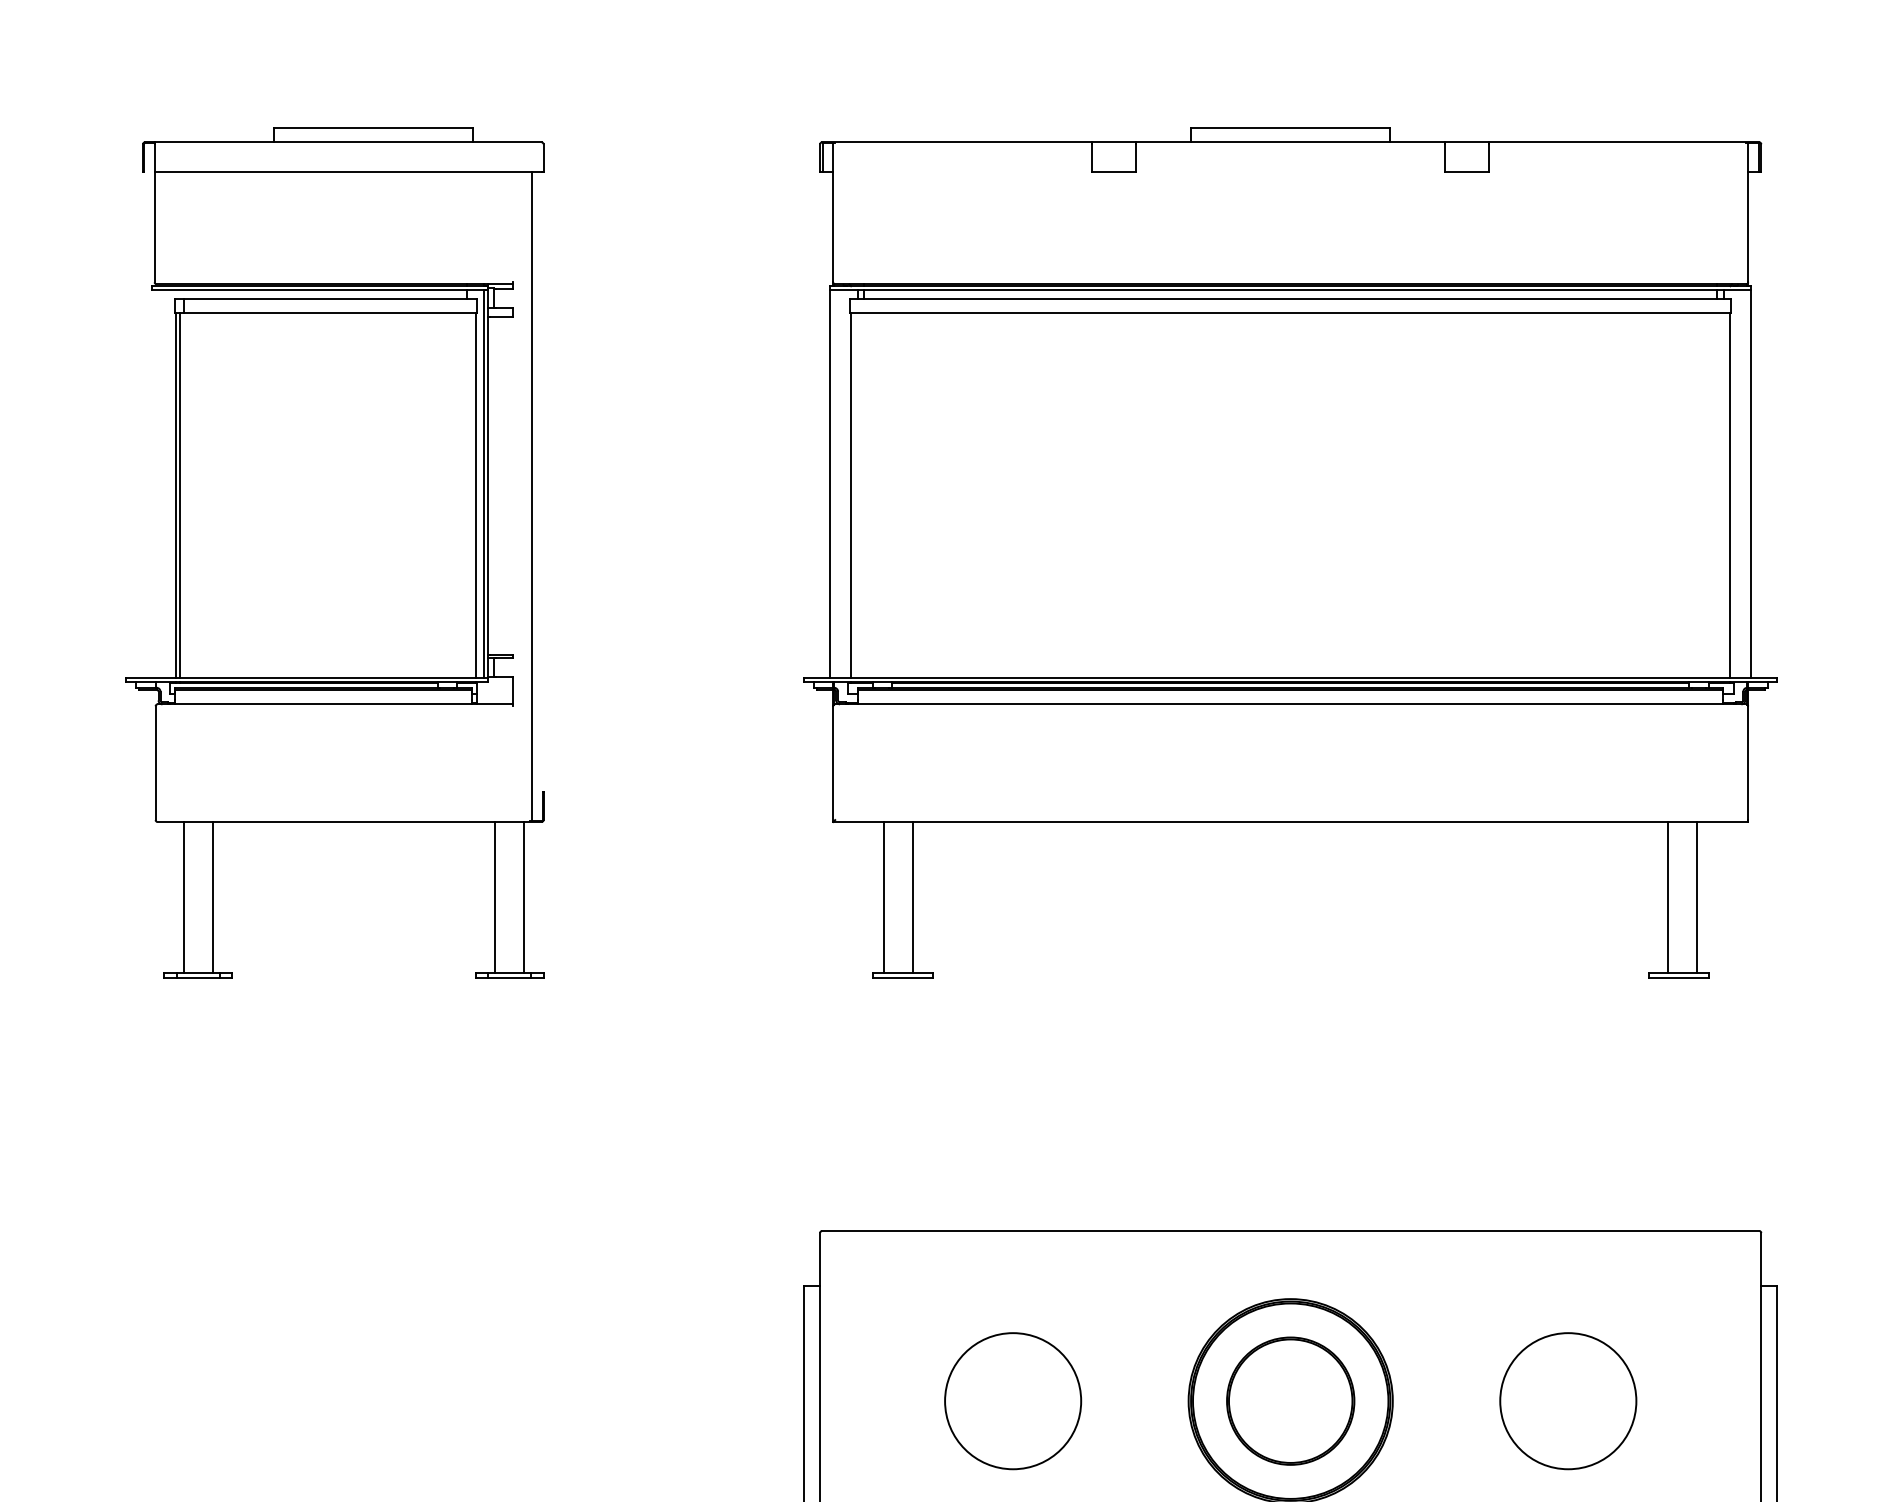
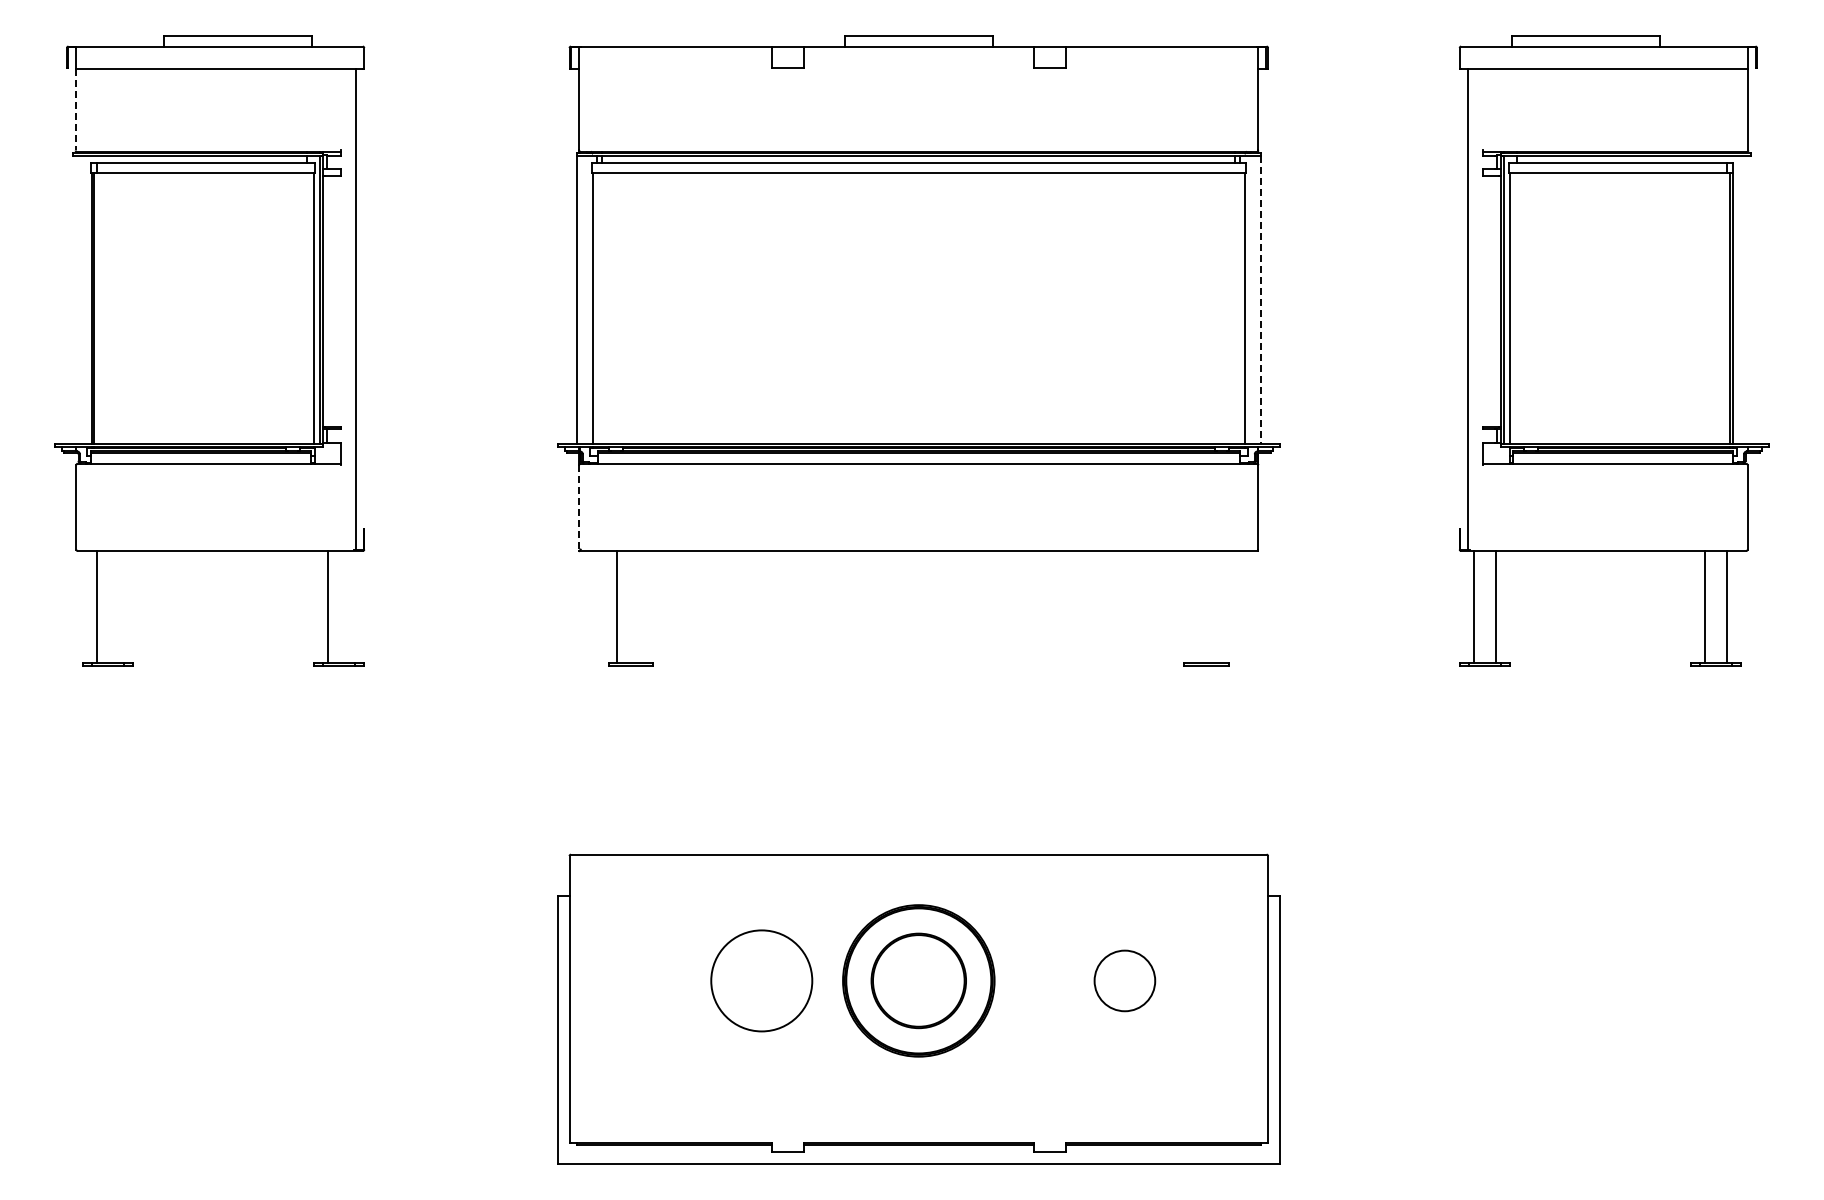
line: (154, 227) -> (75, 109), solid -> dashed
line: (1751, 484) -> (1260, 300), solid -> dashed
line: (833, 764) -> (579, 508), solid -> dashed
line: (212, 896) -> (118, 606), removed
line: (523, 896) -> (349, 606), removed
line: (913, 896) -> (638, 606), removed
line: (1667, 896) -> (1198, 606), removed
line: (1697, 896) -> (1220, 606), removed
circle: (1012, 1400) -> (761, 980), moved
circle: (1567, 1400) -> (1124, 980), size x0.6

